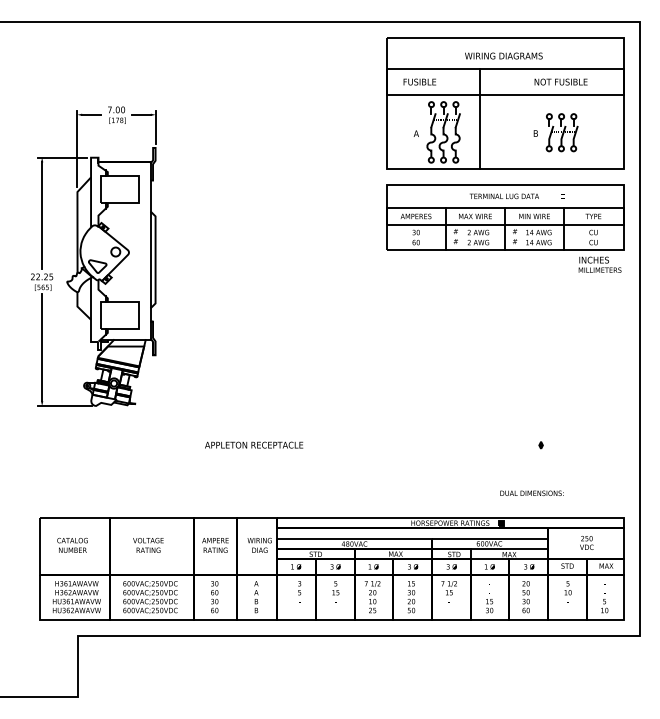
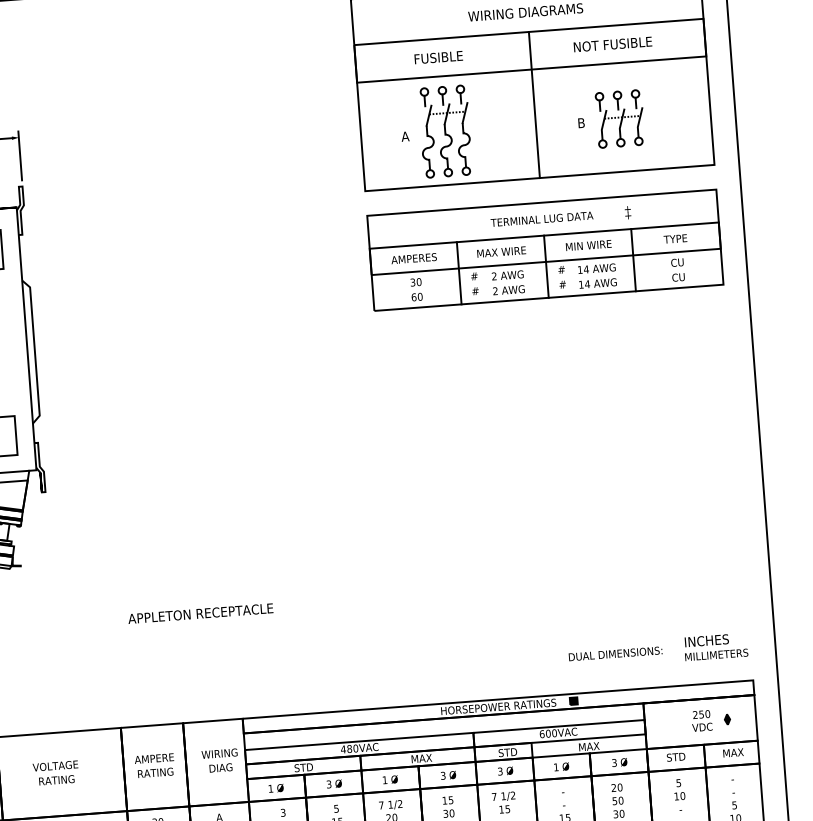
text: (419, 81) -> (438, 56), moved
line: (480, 118) -> (535, 104), moved
text: (599, 264) -> (715, 646), moved
part: (540, 445) -> (726, 719), moved

